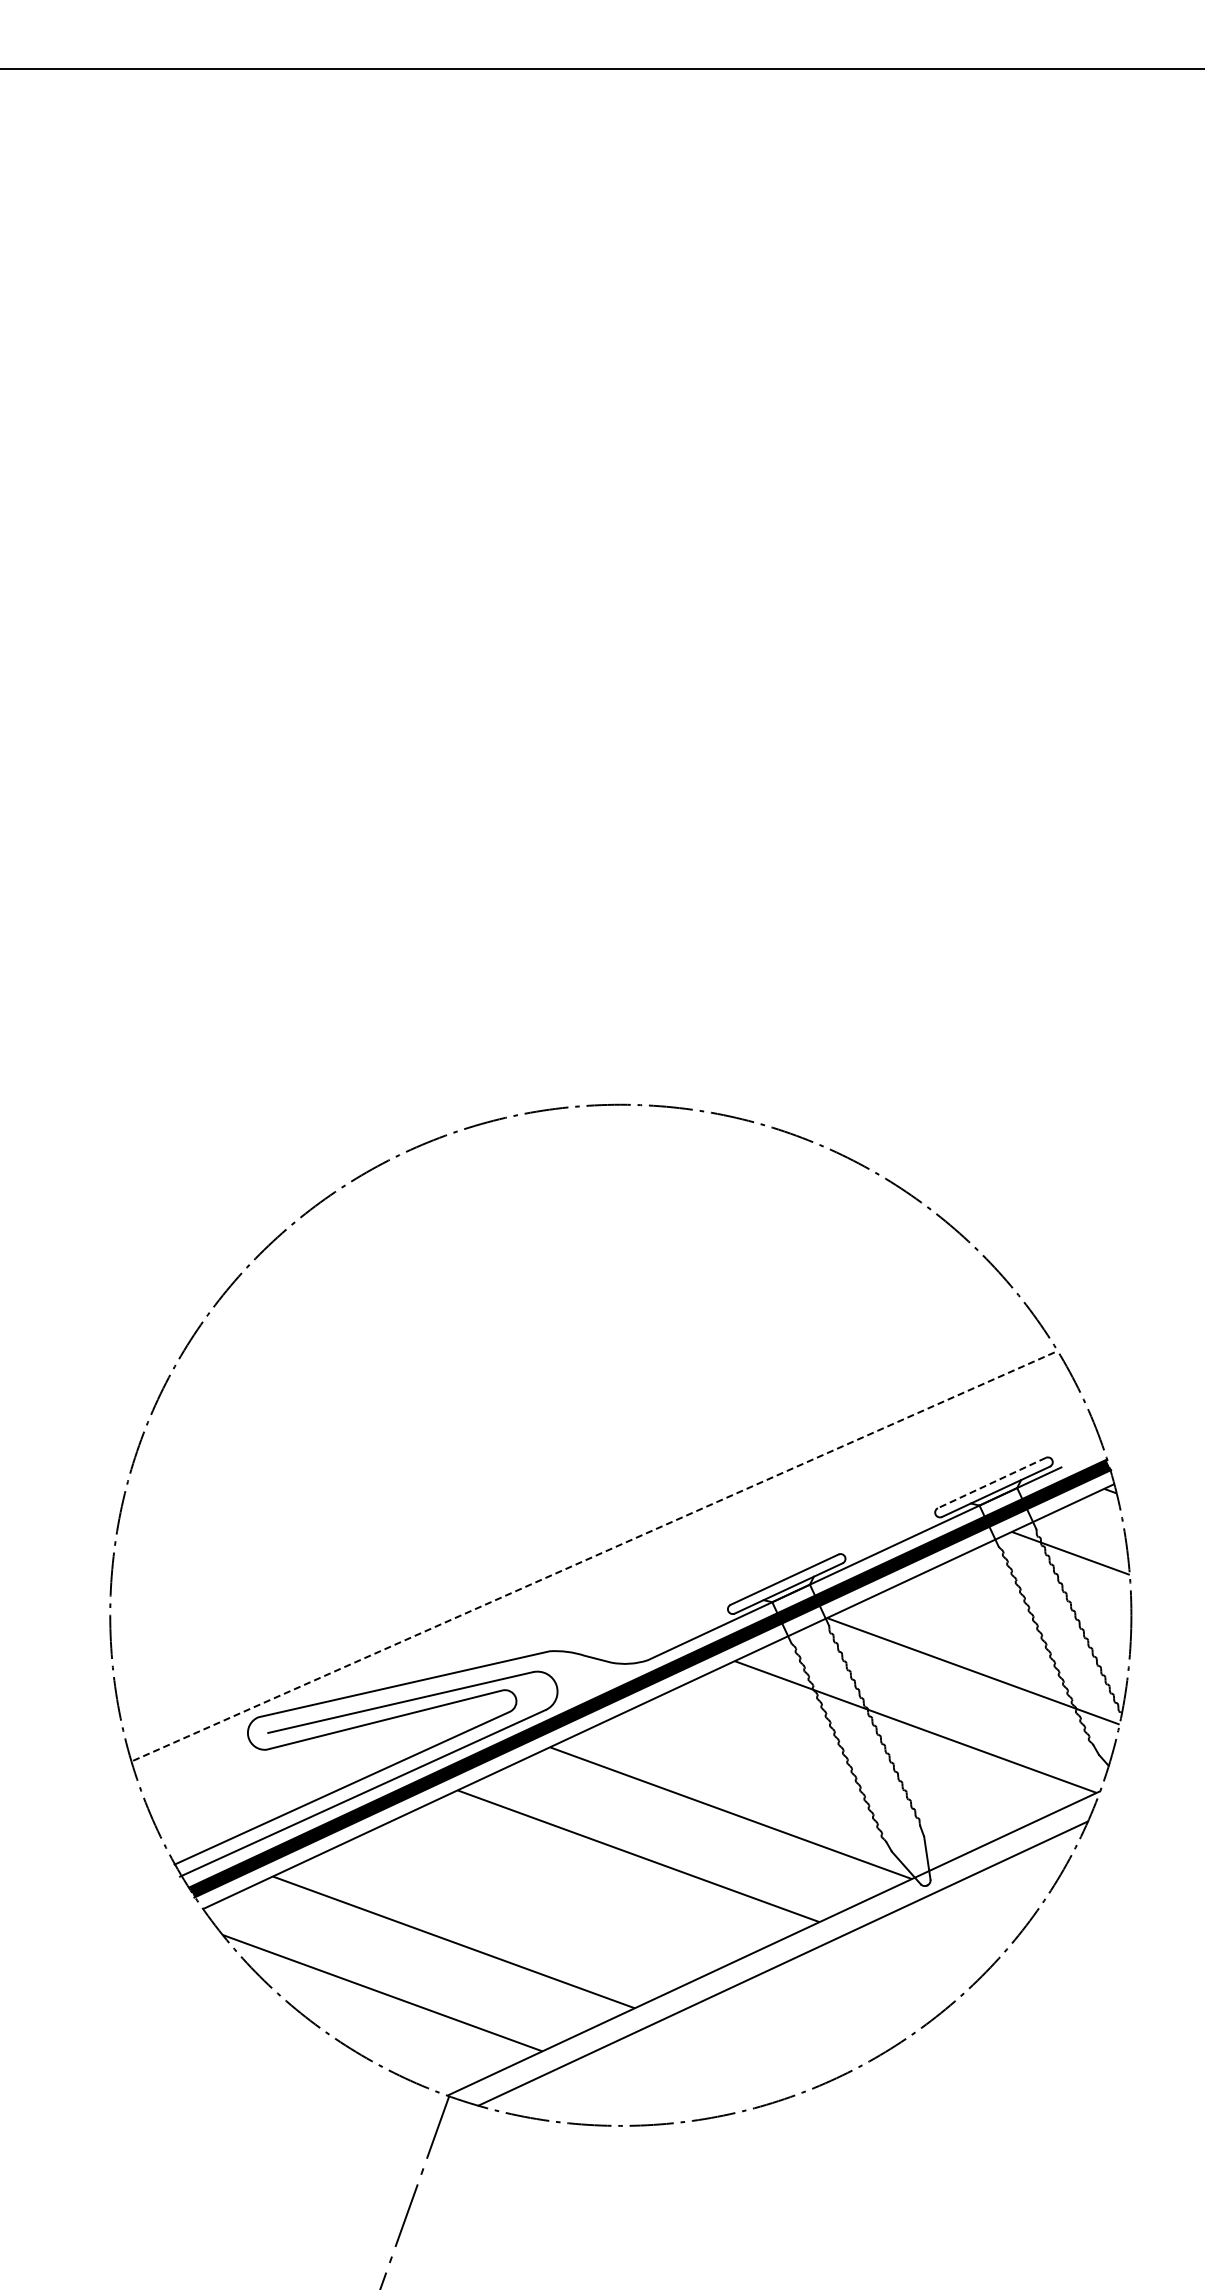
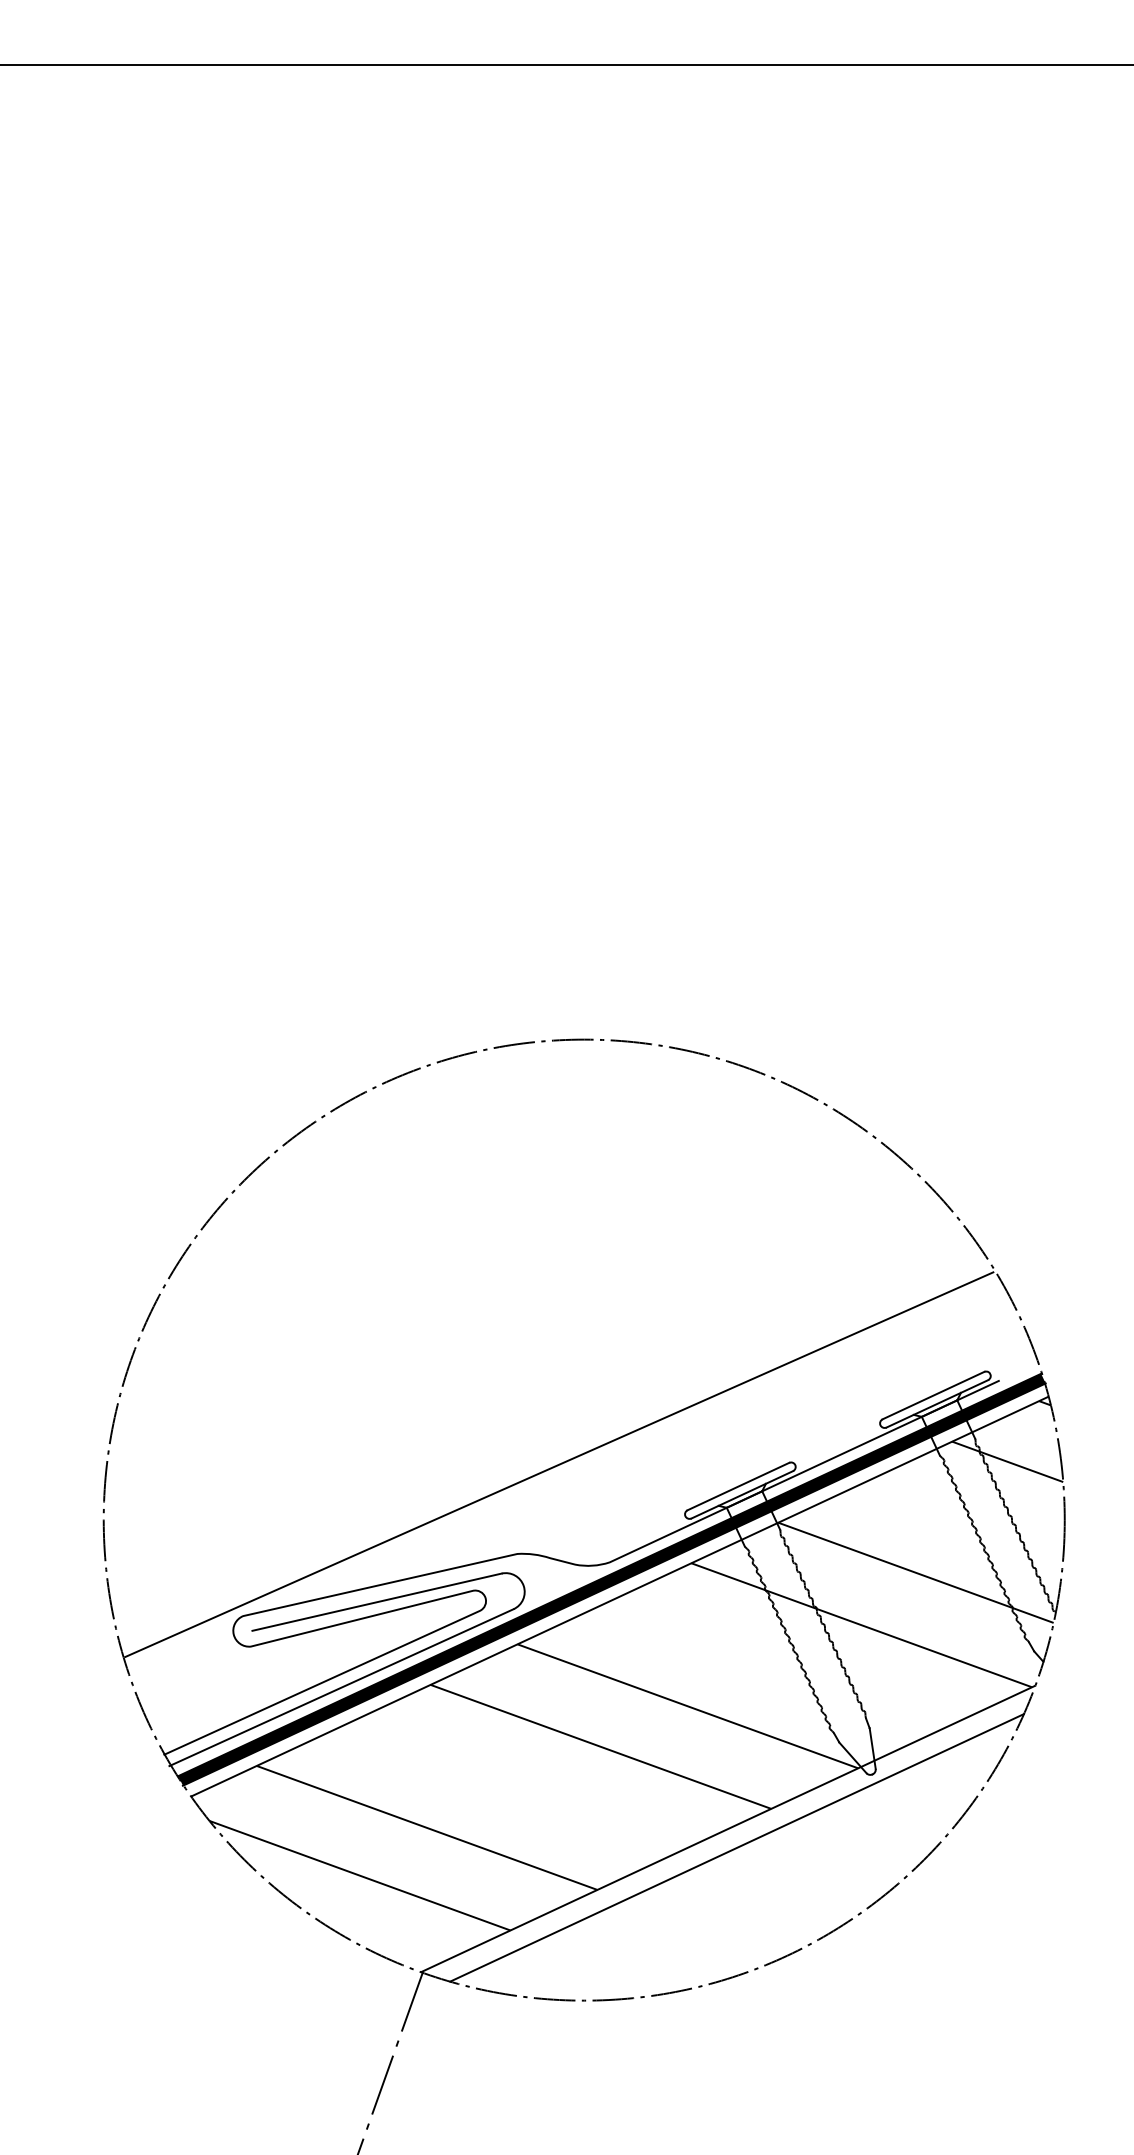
line: (991, 1483) -> (933, 1396), dashed -> solid
line: (594, 1556) -> (559, 1464), dashed -> solid

